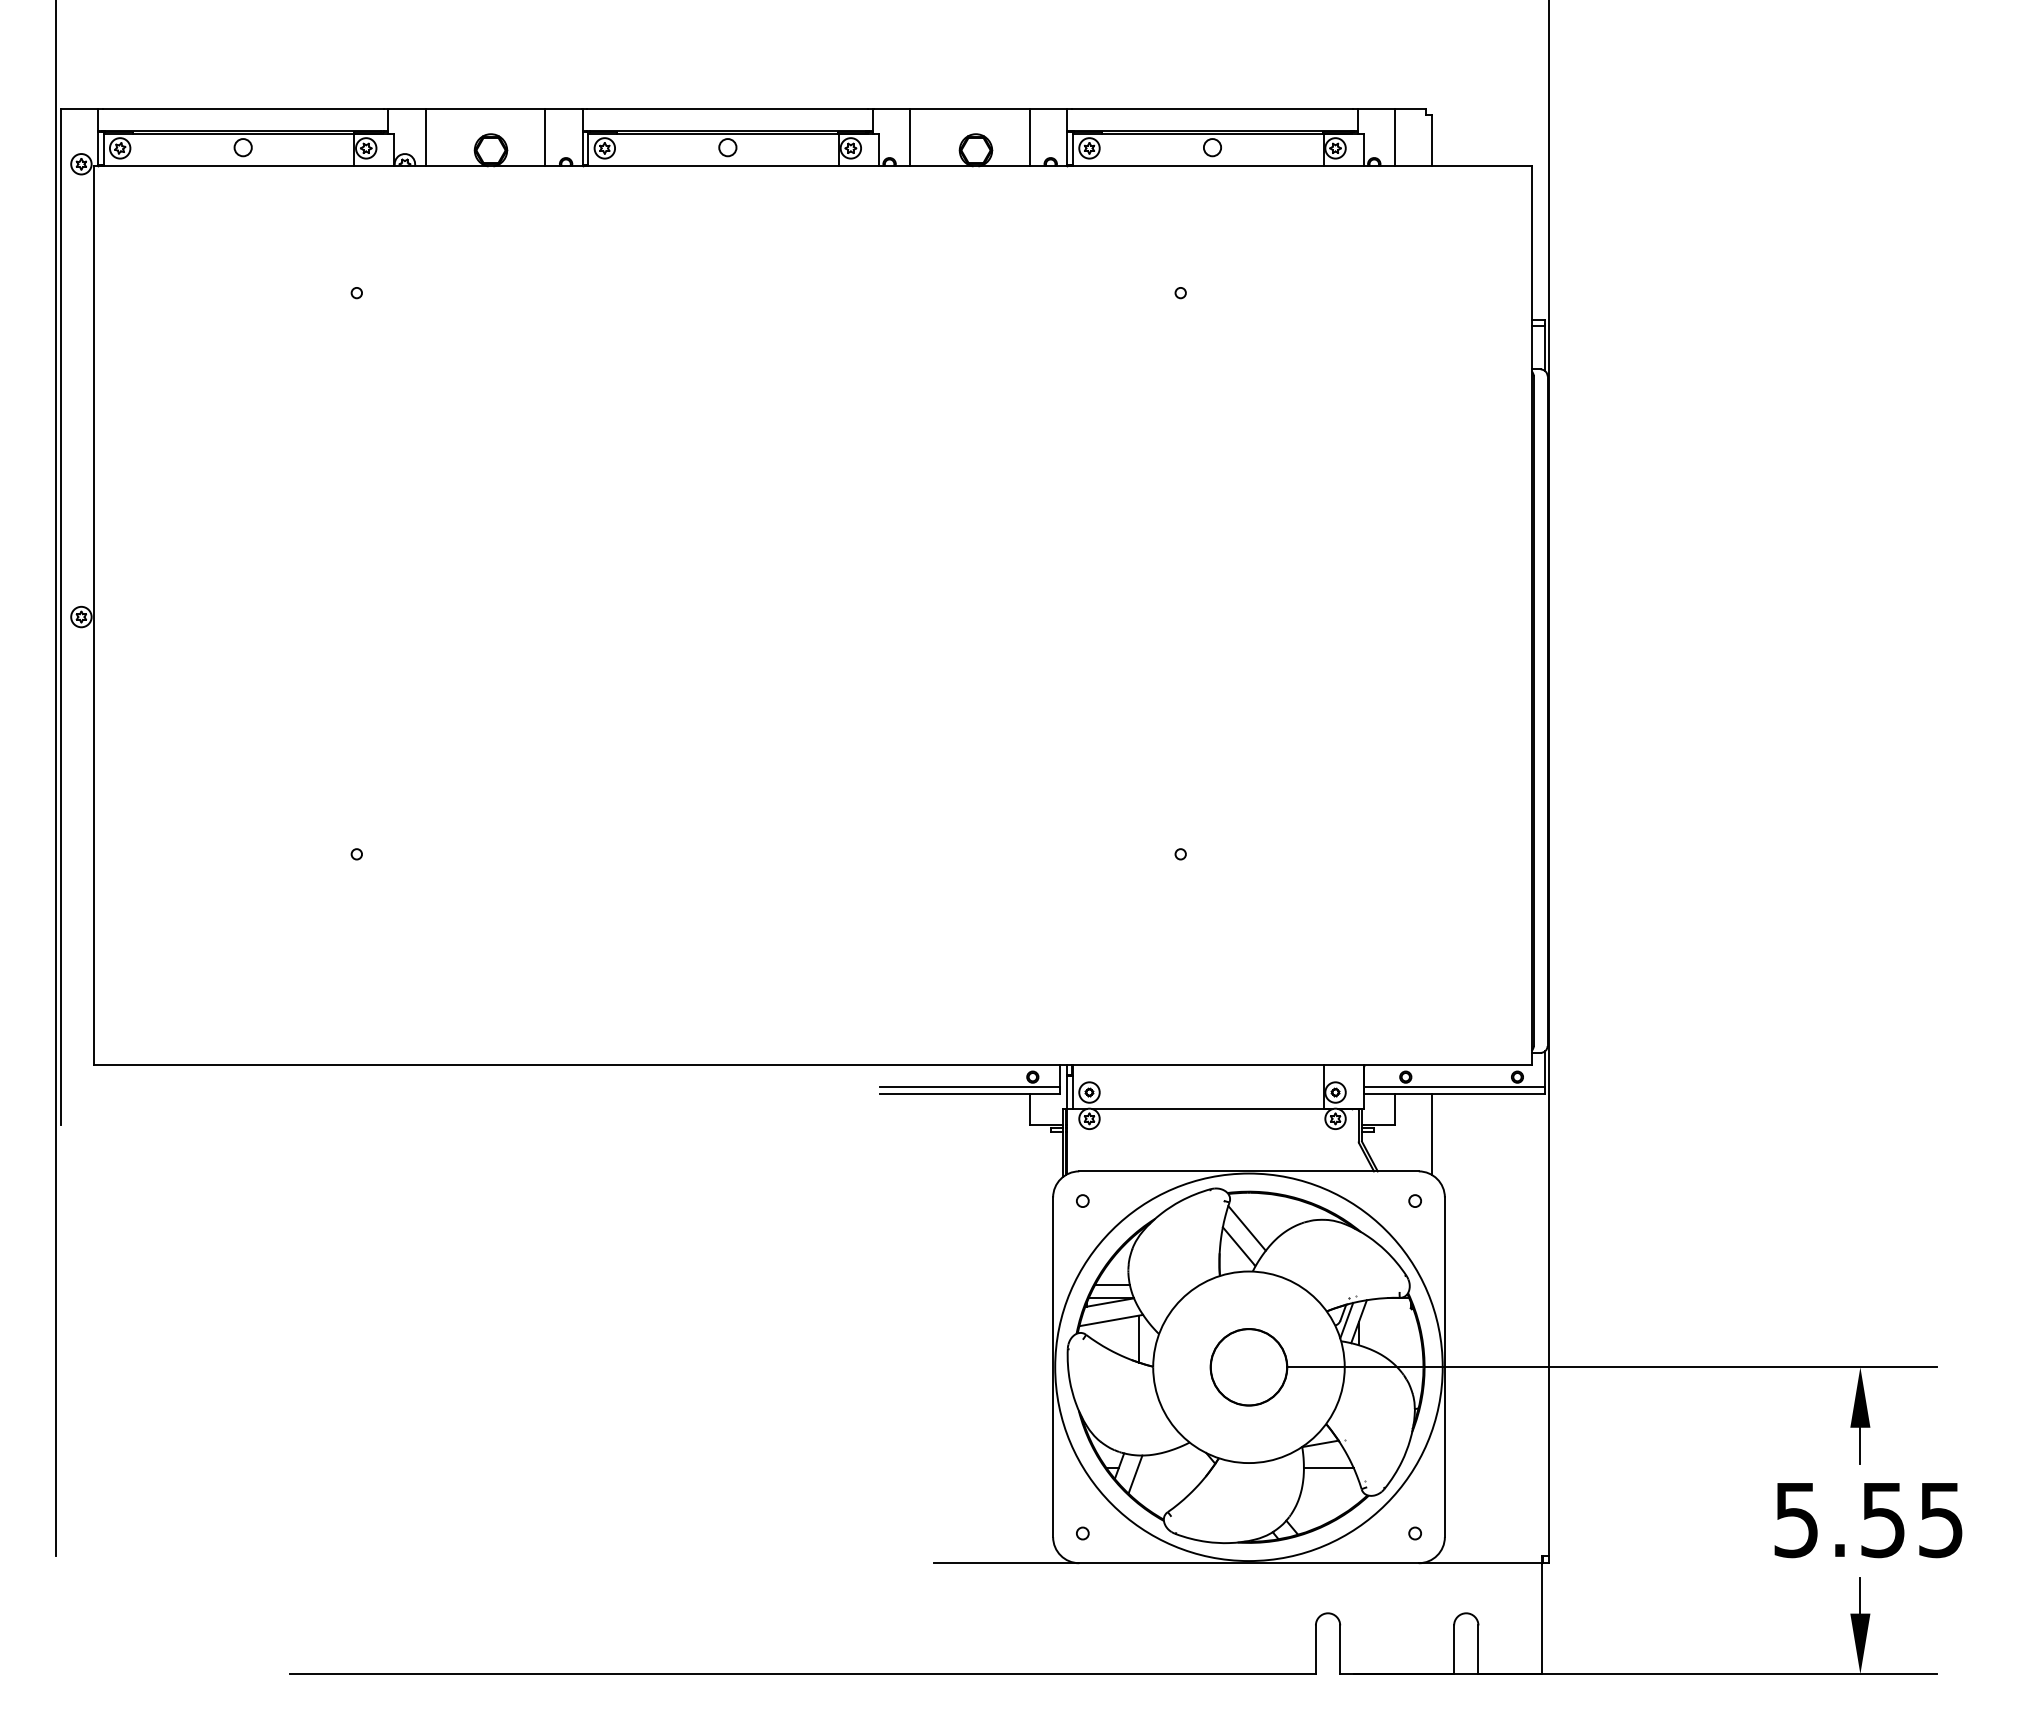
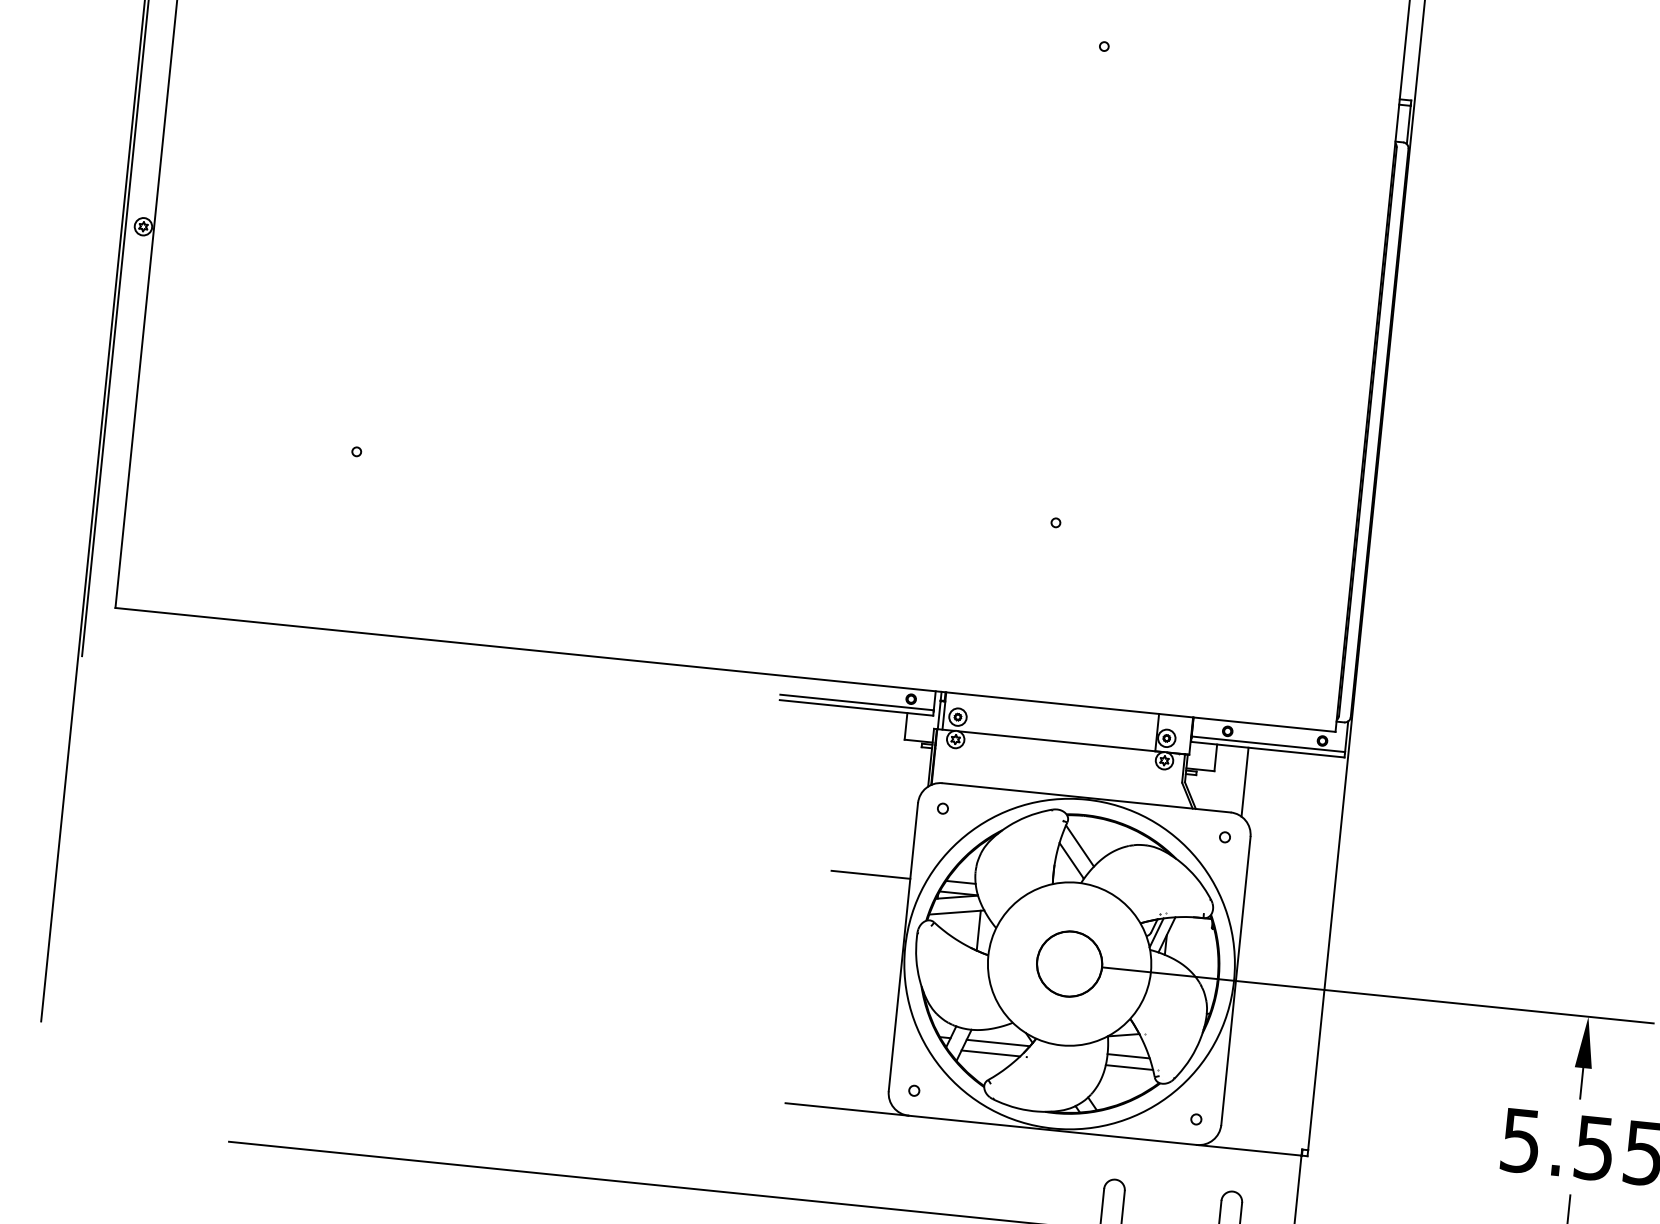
line: (1006, 1286) -> (870, 874), added
line: (1174, 1467) -> (997, 1042), added
line: (1167, 1480) -> (990, 1053), added
line: (1330, 1480) -> (1129, 1067), added

